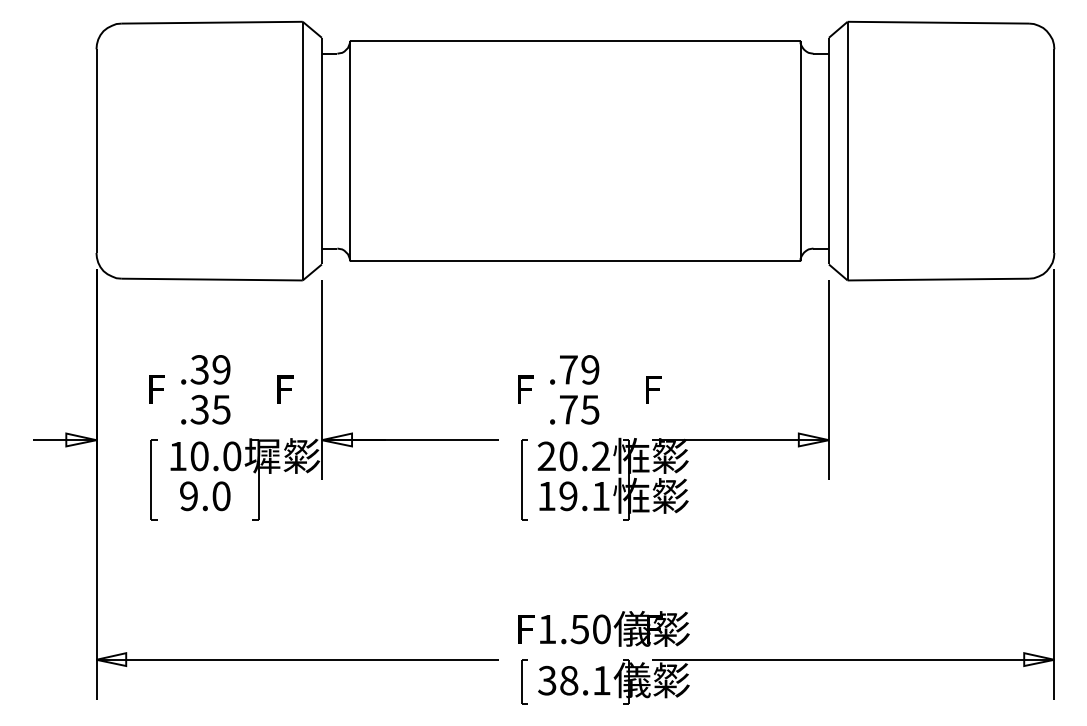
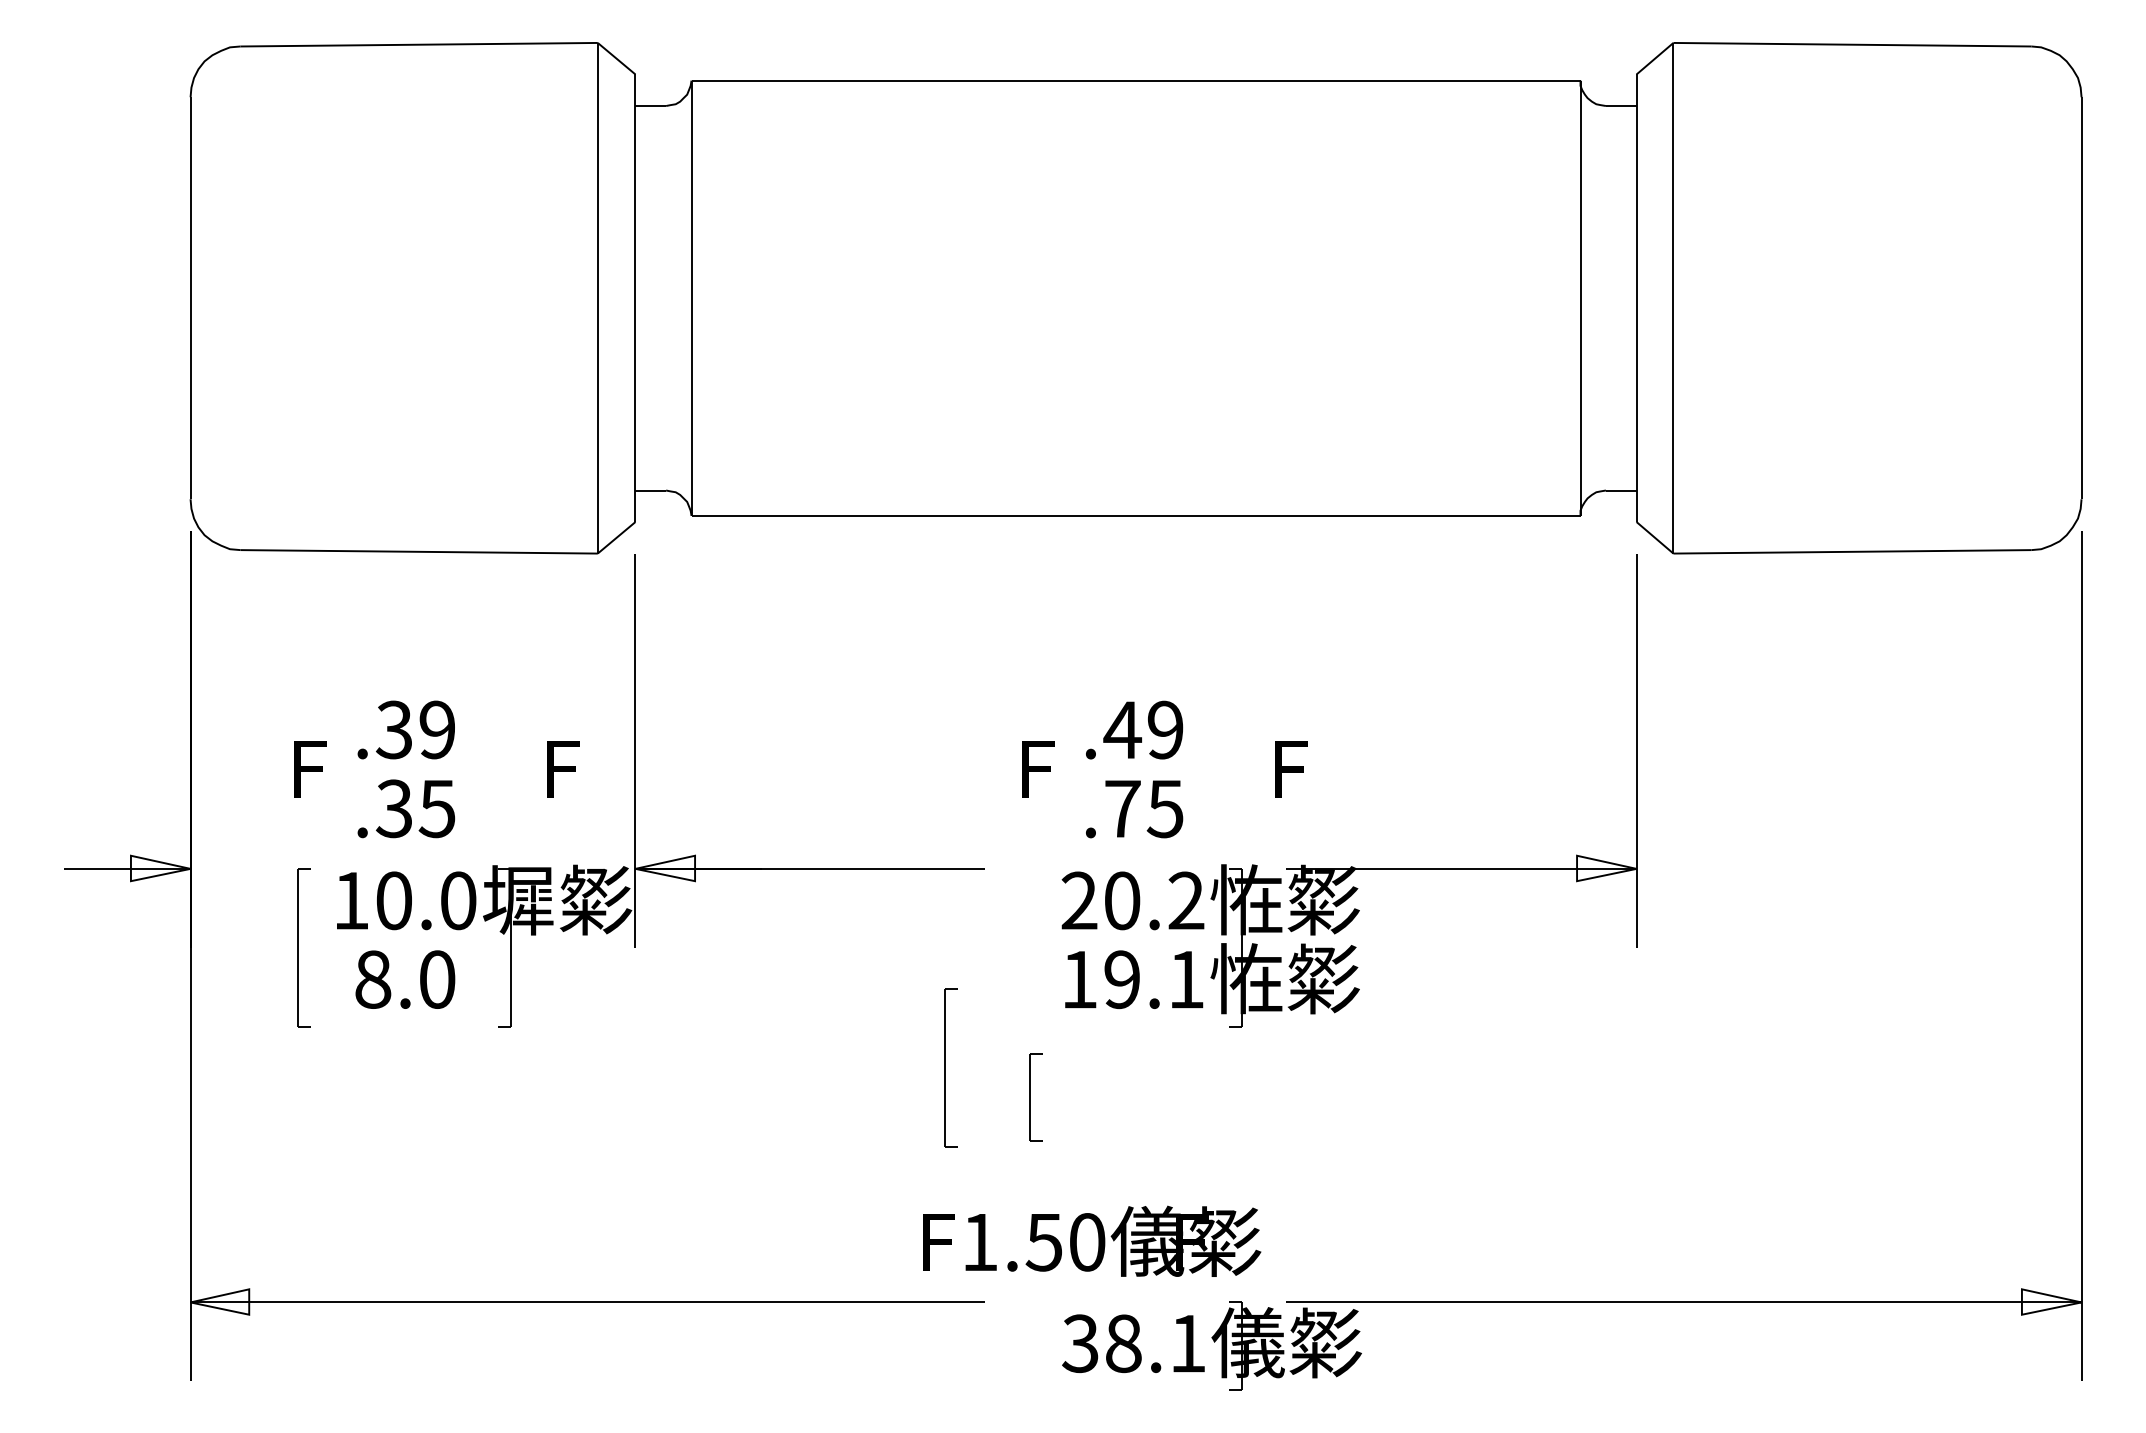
text: (568, 369) -> (1122, 729), .79 -> .49
part: (524, 479) -> (950, 1066), moved
text: (189, 496) -> (374, 980), 9.0 -> 8.0
text: (603, 628) -> (1090, 1240), moved
part: (524, 681) -> (1035, 1096), moved

